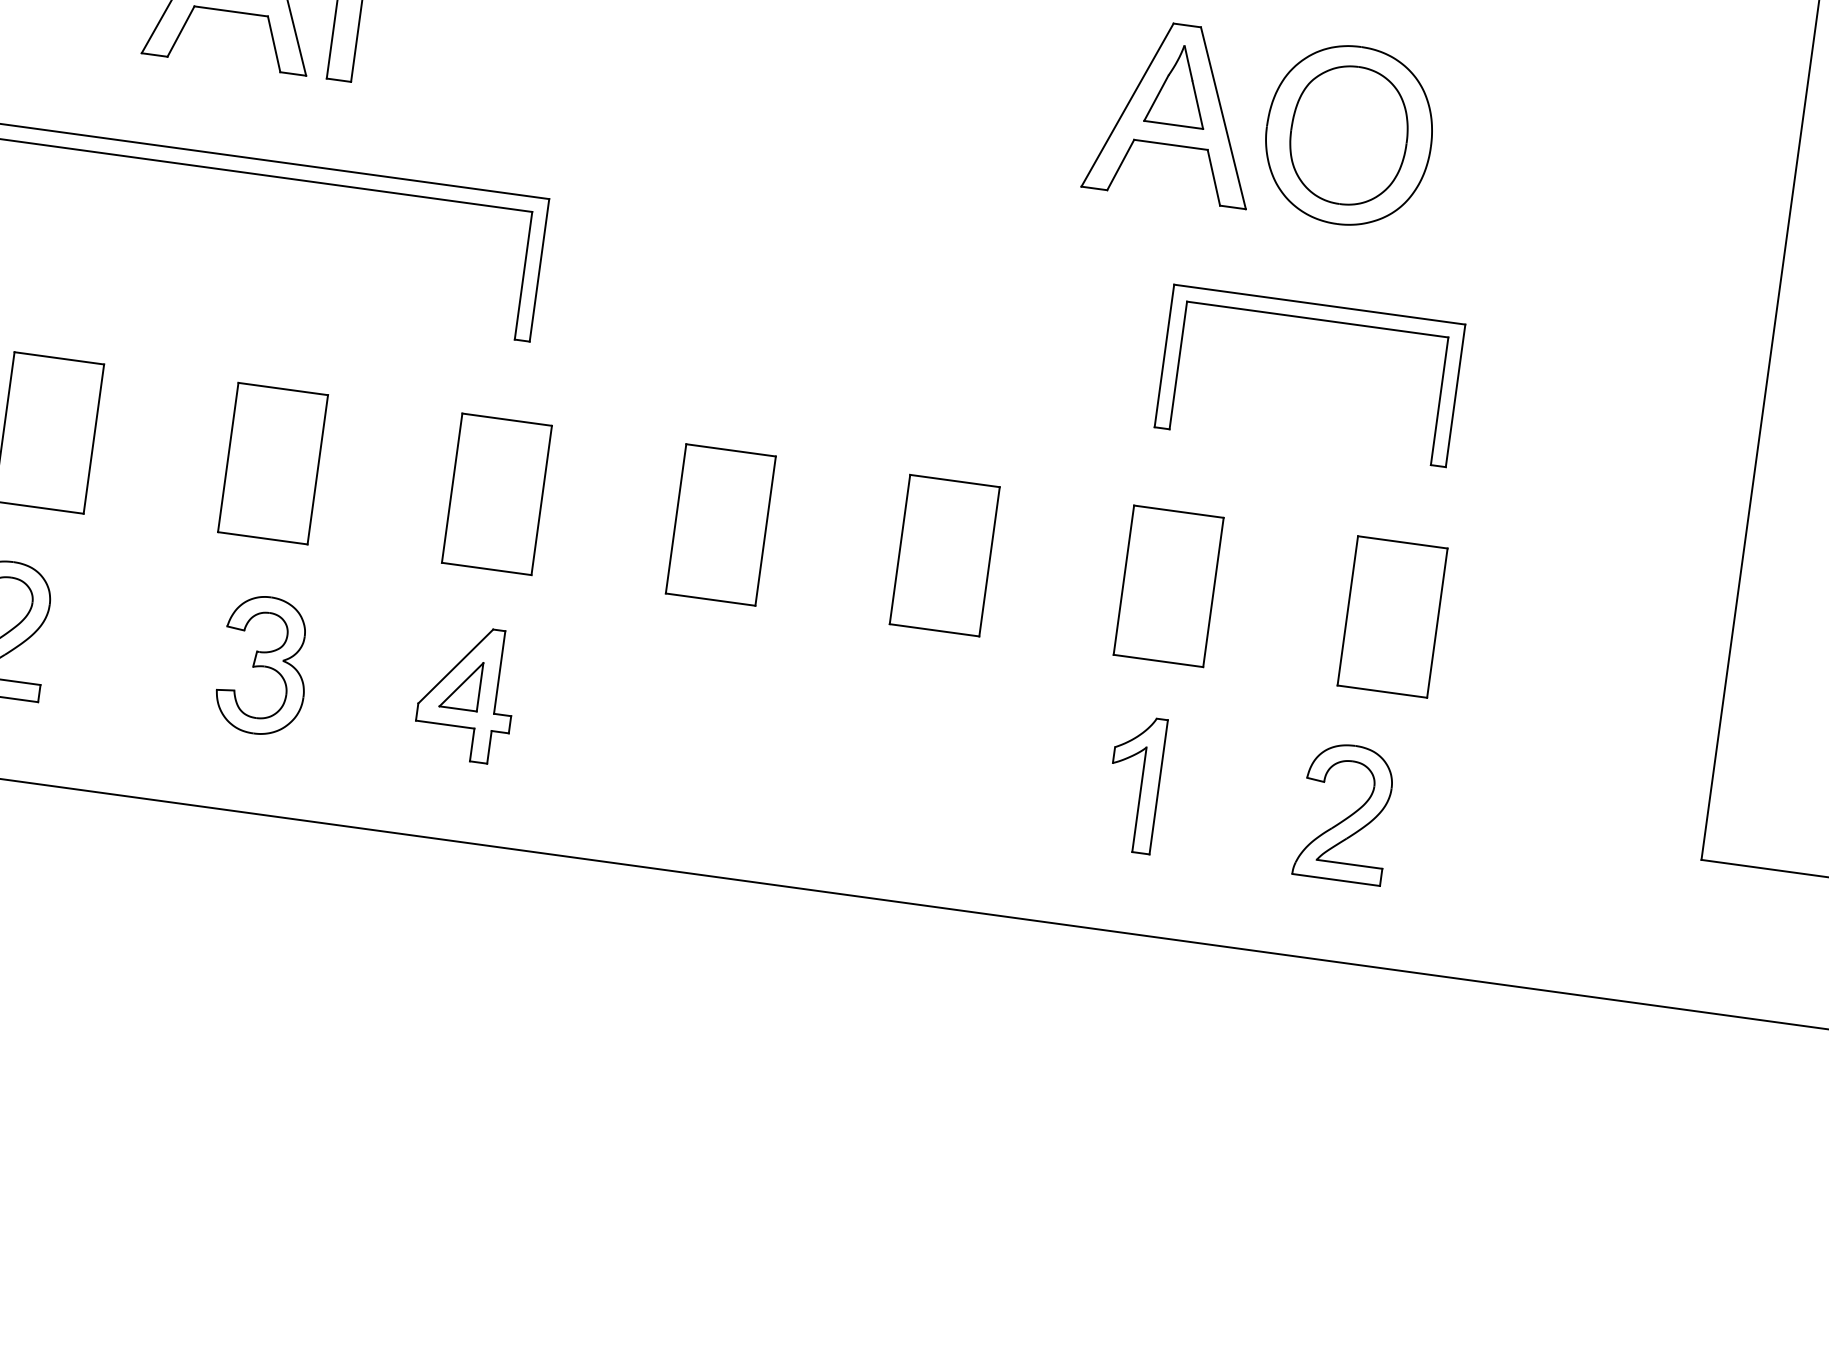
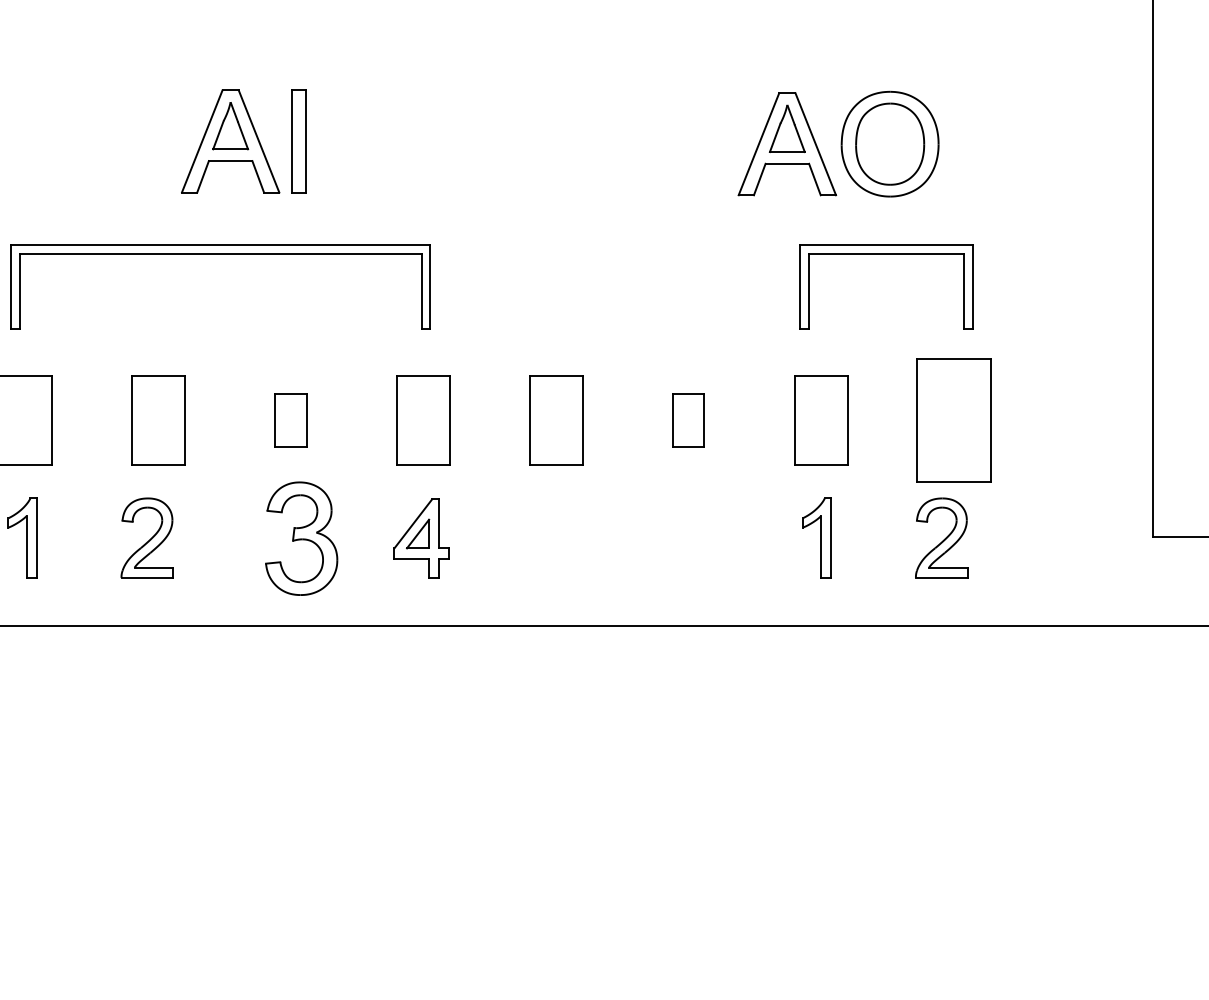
part: (272, 463) -> (290, 420), size x0.6
part: (944, 555) -> (688, 420), size x0.6
part: (1392, 616) -> (953, 420), size x1.4
part: (263, 665) -> (301, 538), size x1.4

